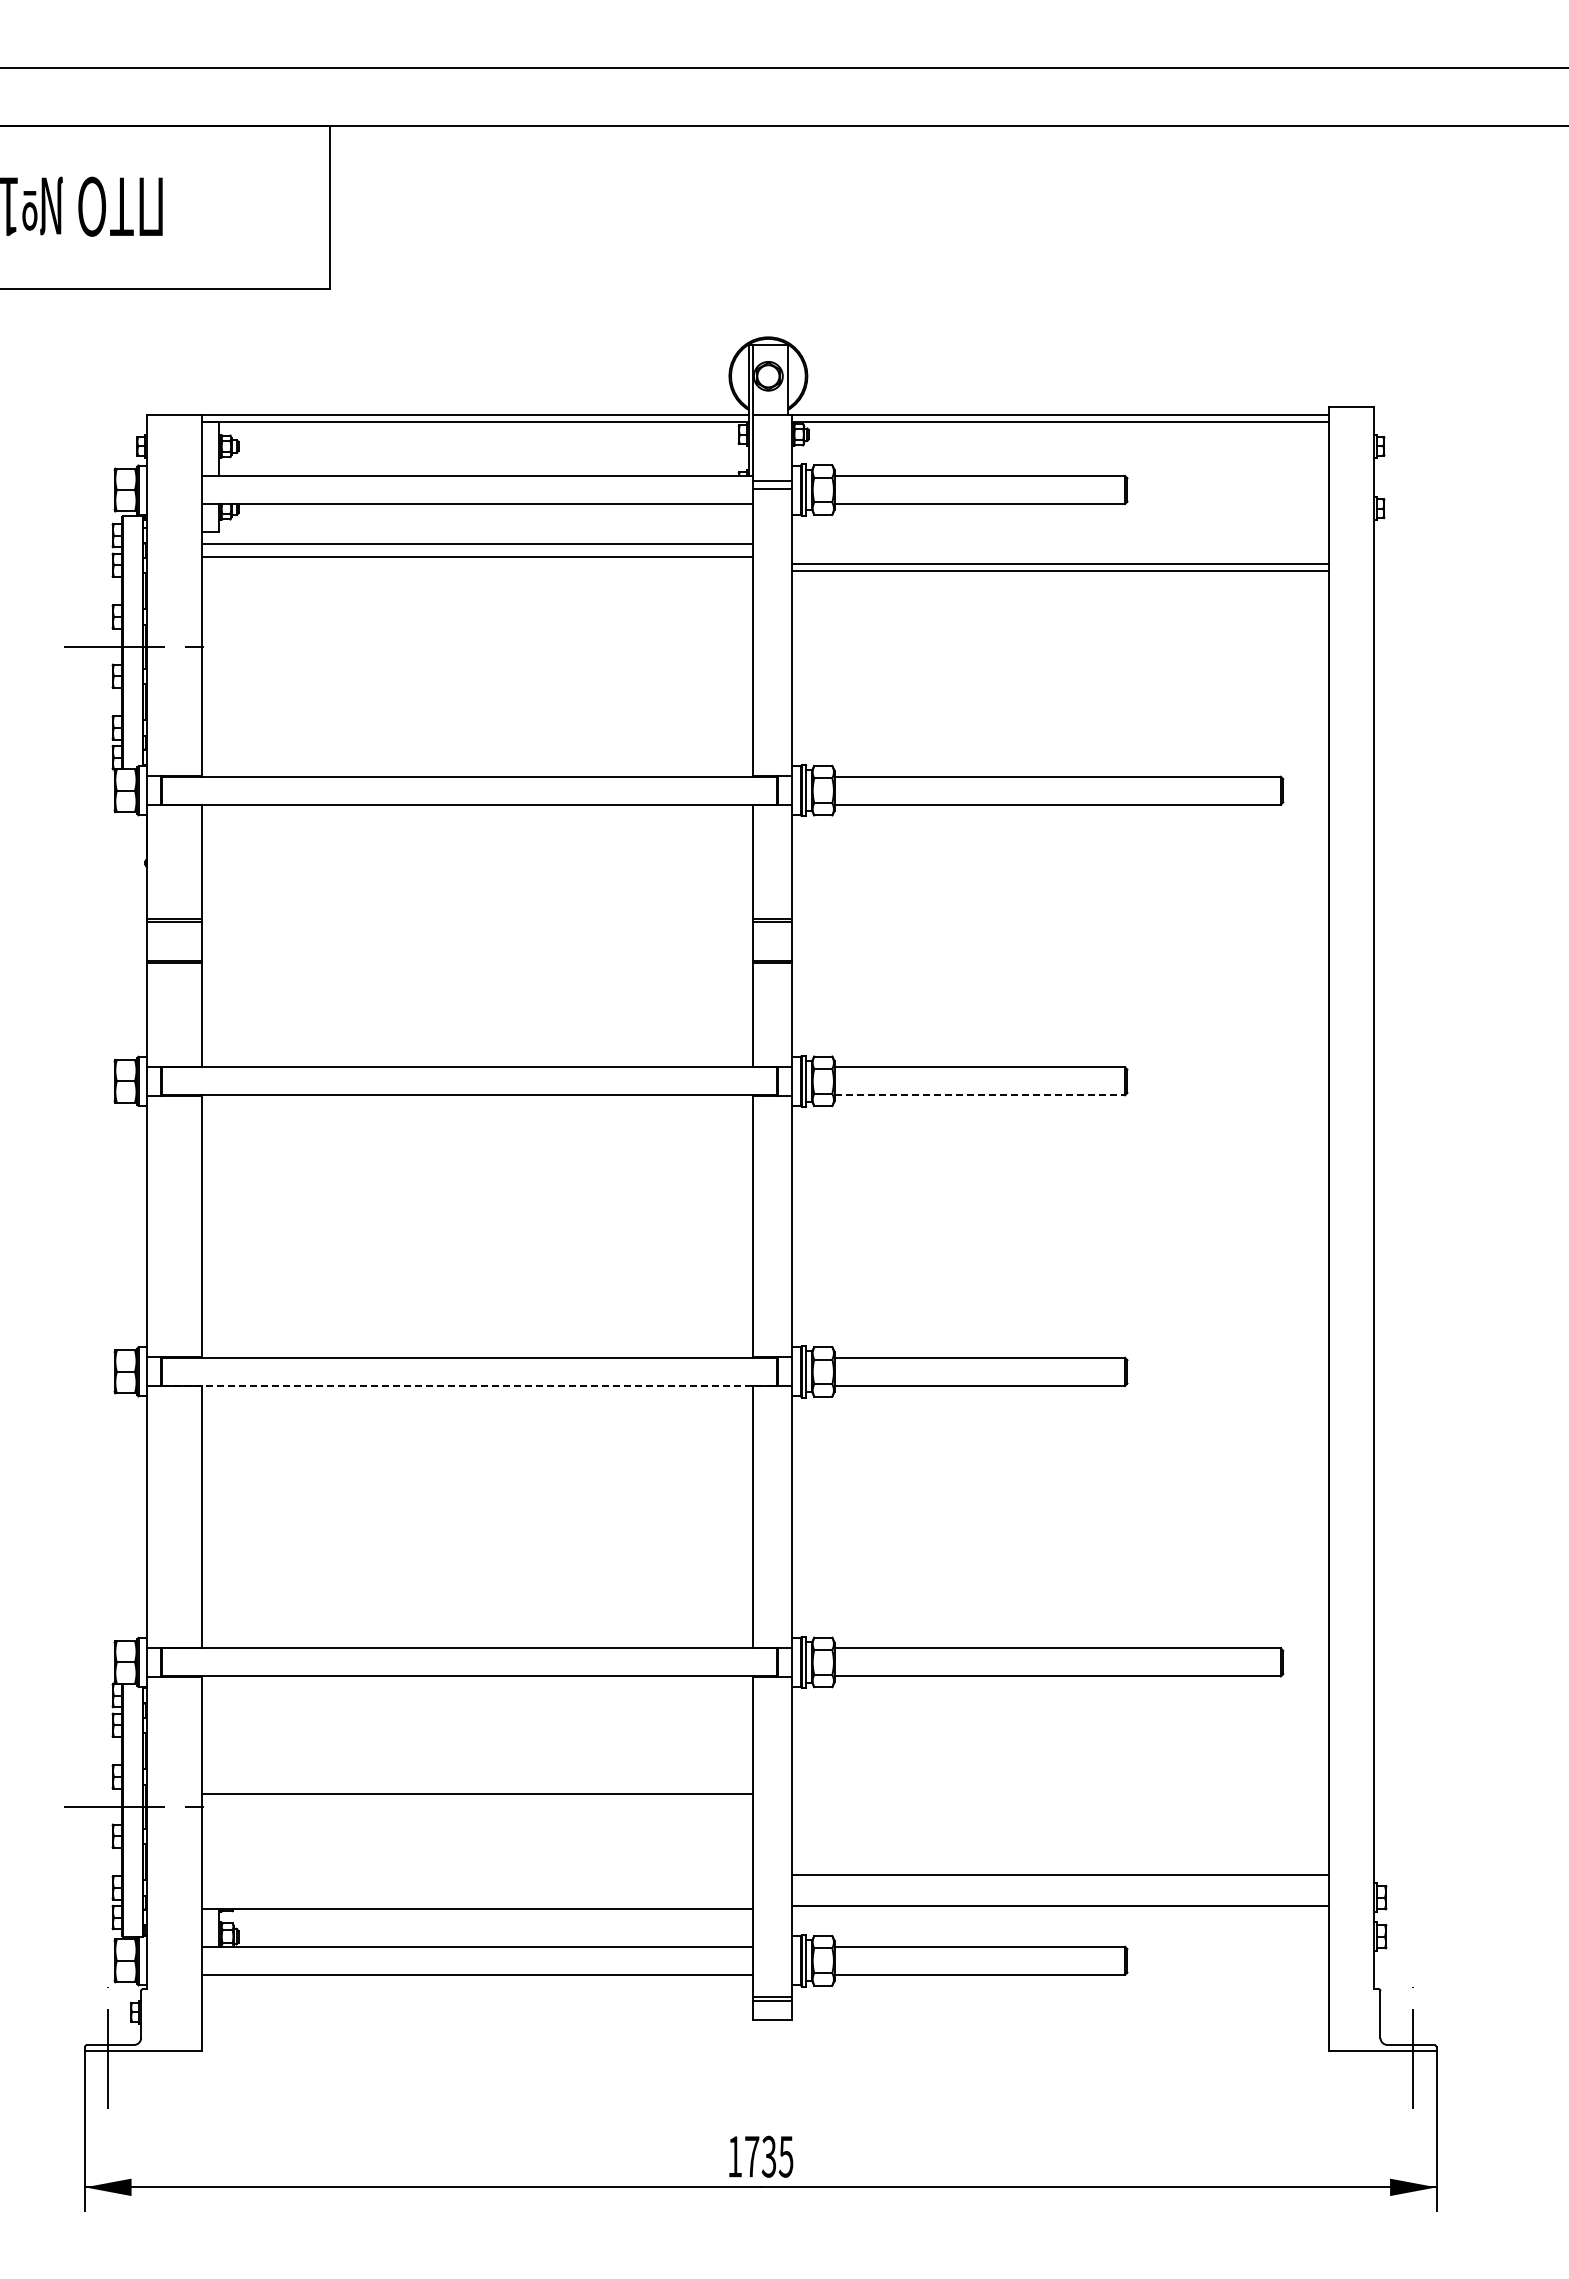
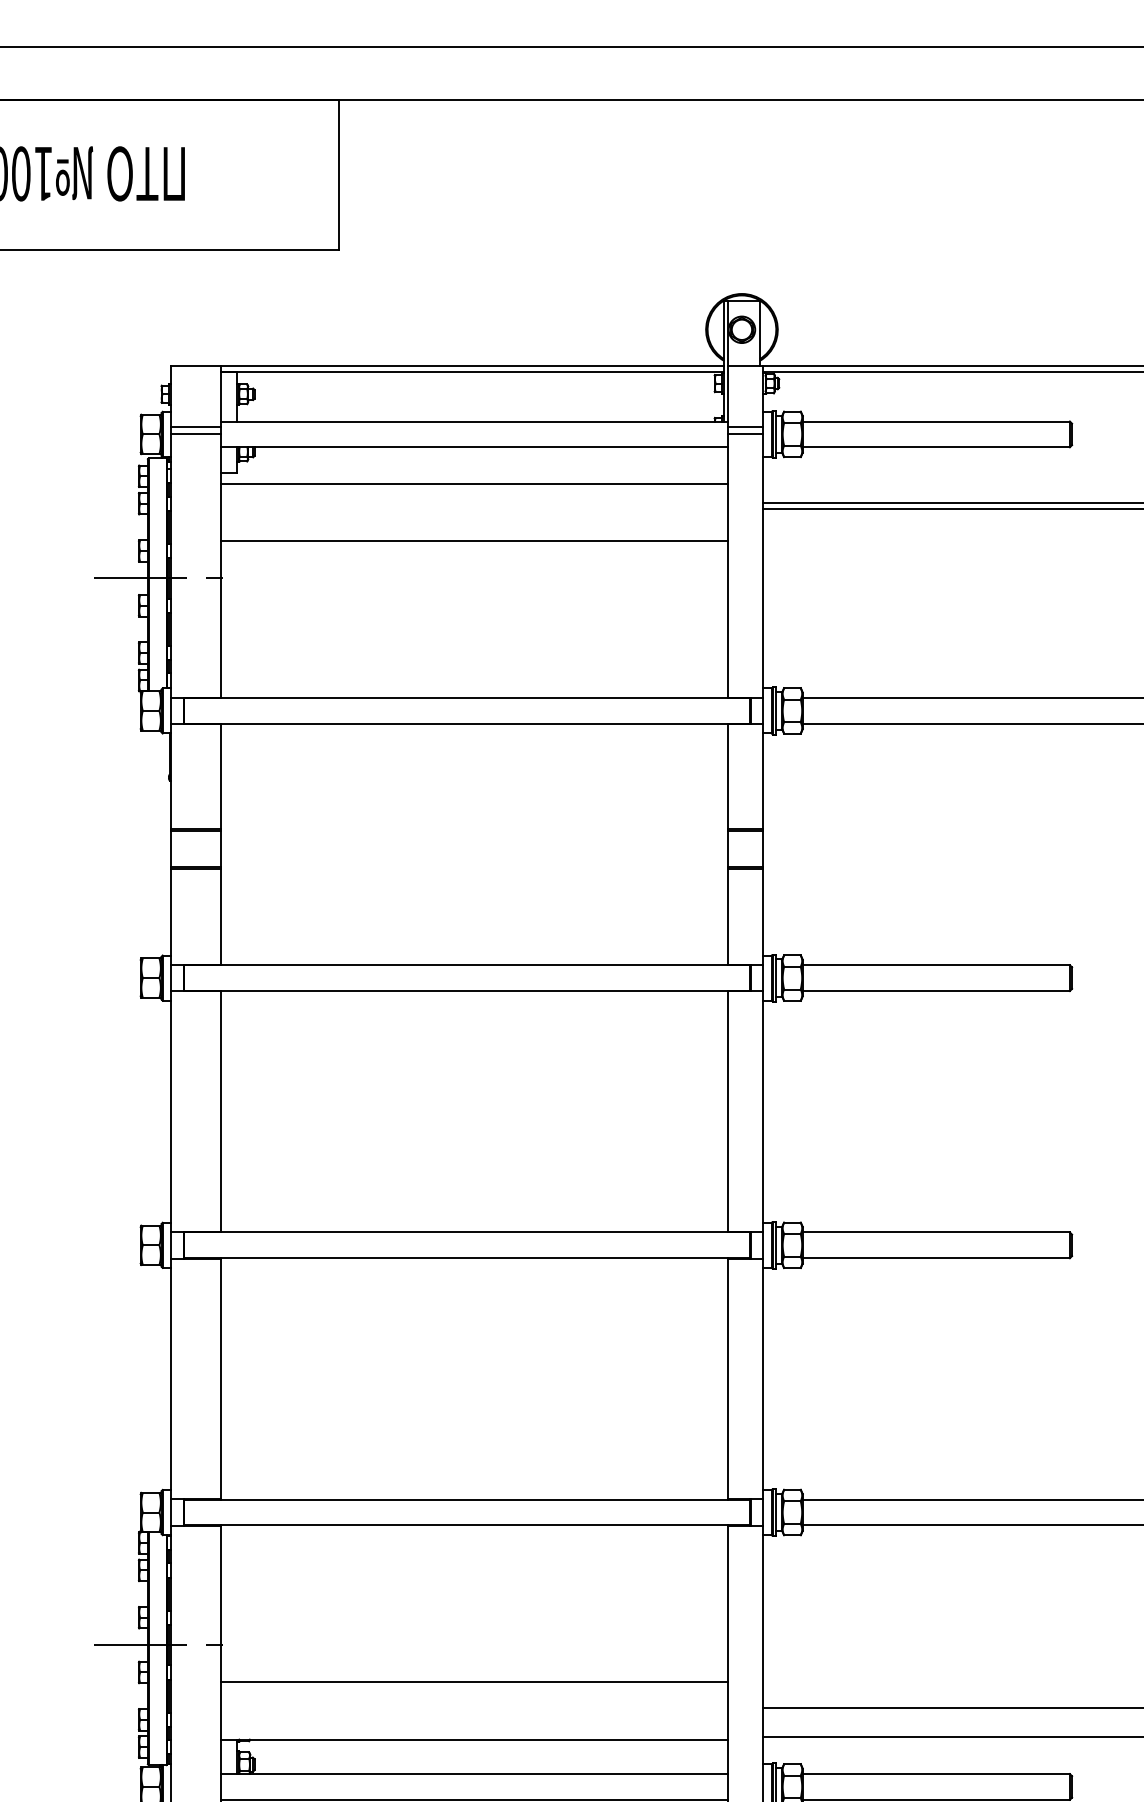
line: (174, 481) -> (195, 426), added
line: (174, 489) -> (195, 433), added
line: (476, 557) -> (473, 541), moved
line: (980, 1095) -> (936, 991), dashed -> solid
line: (470, 1385) -> (468, 1257), dashed -> solid
line: (476, 1794) -> (473, 1682), moved

